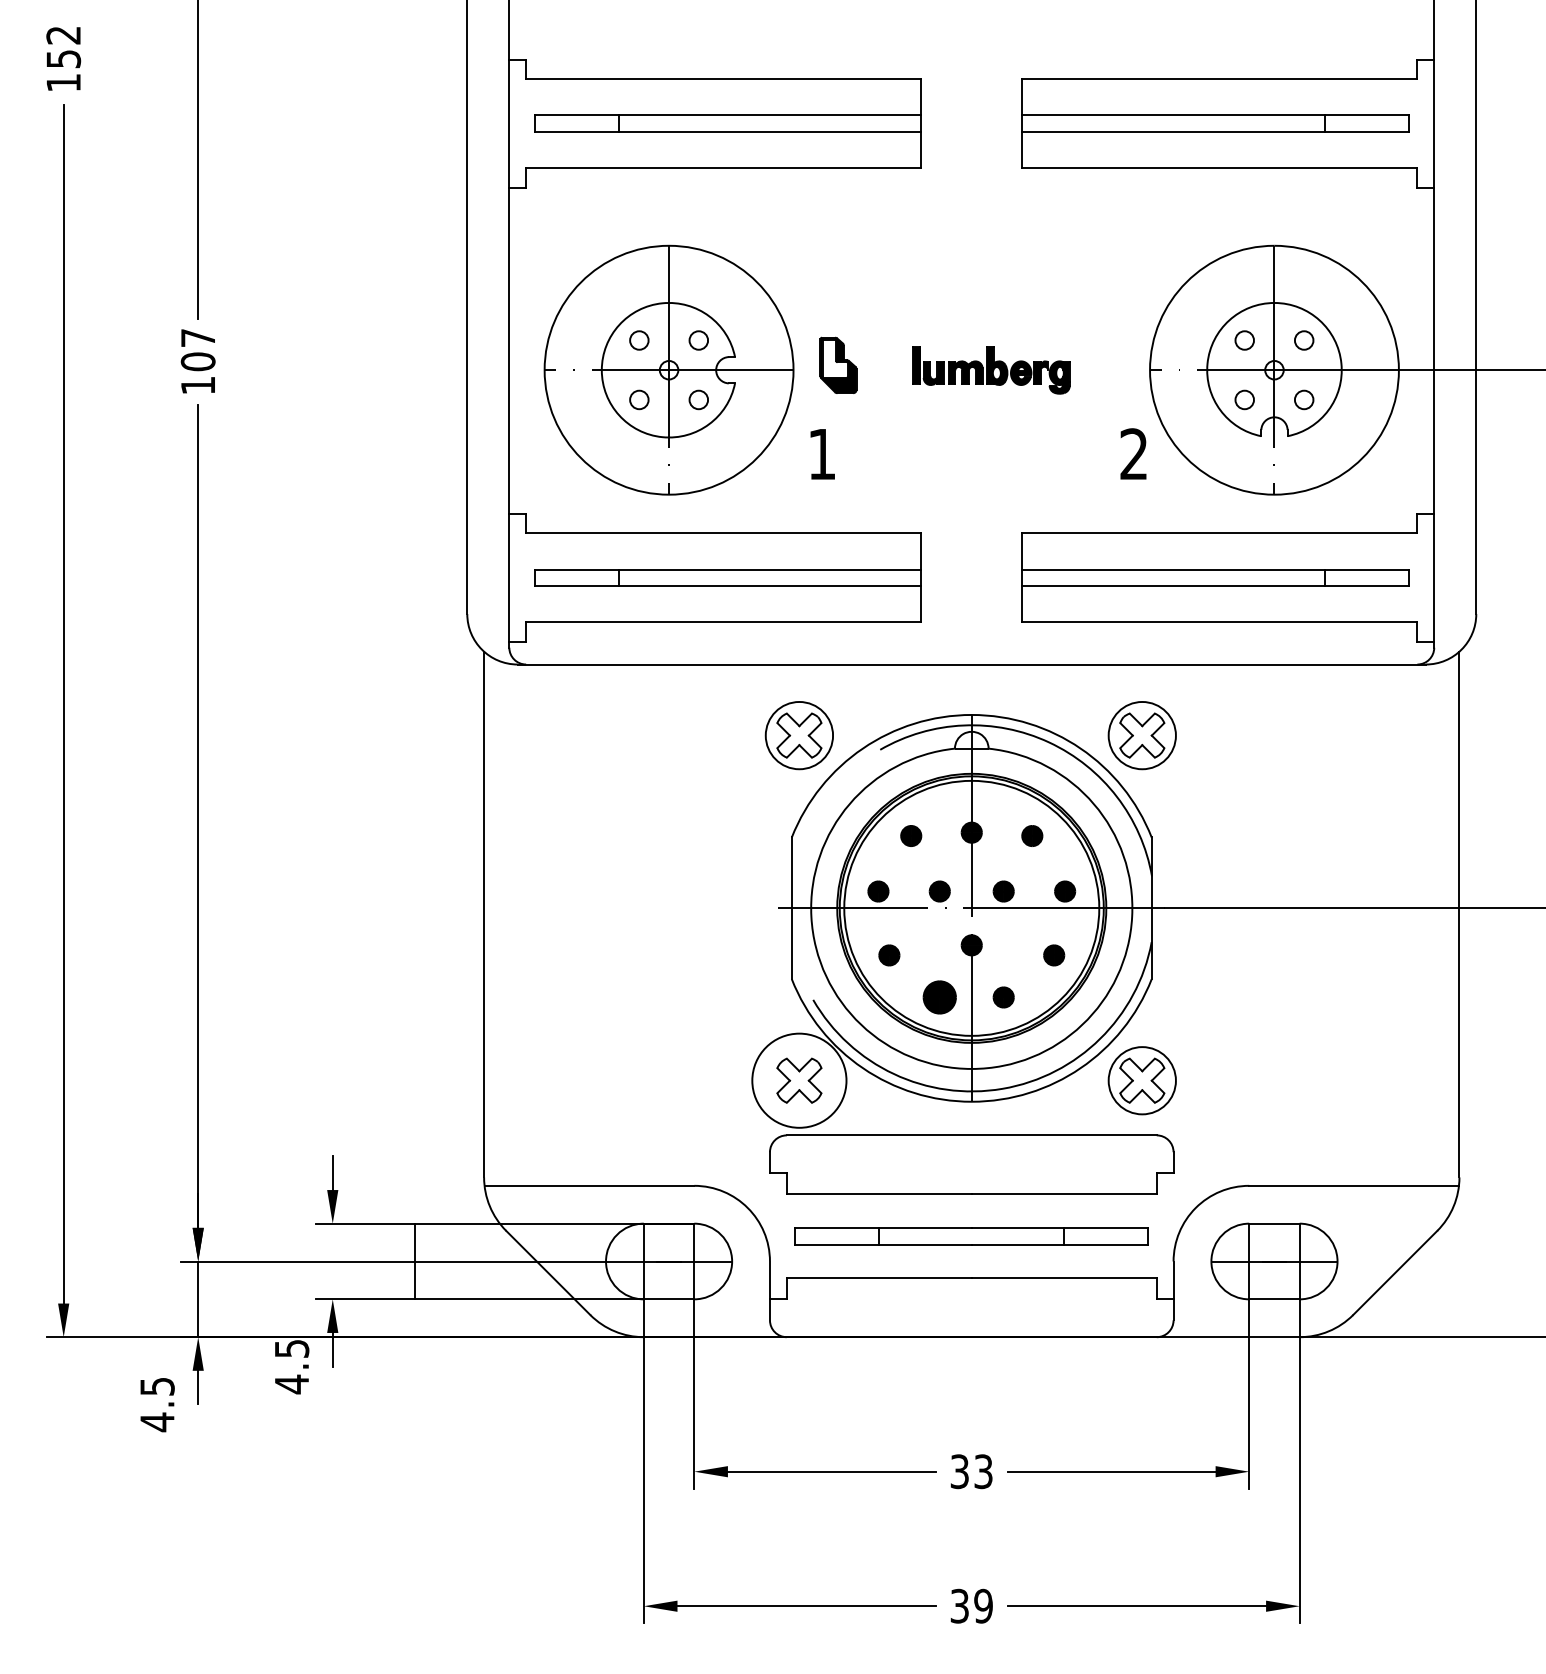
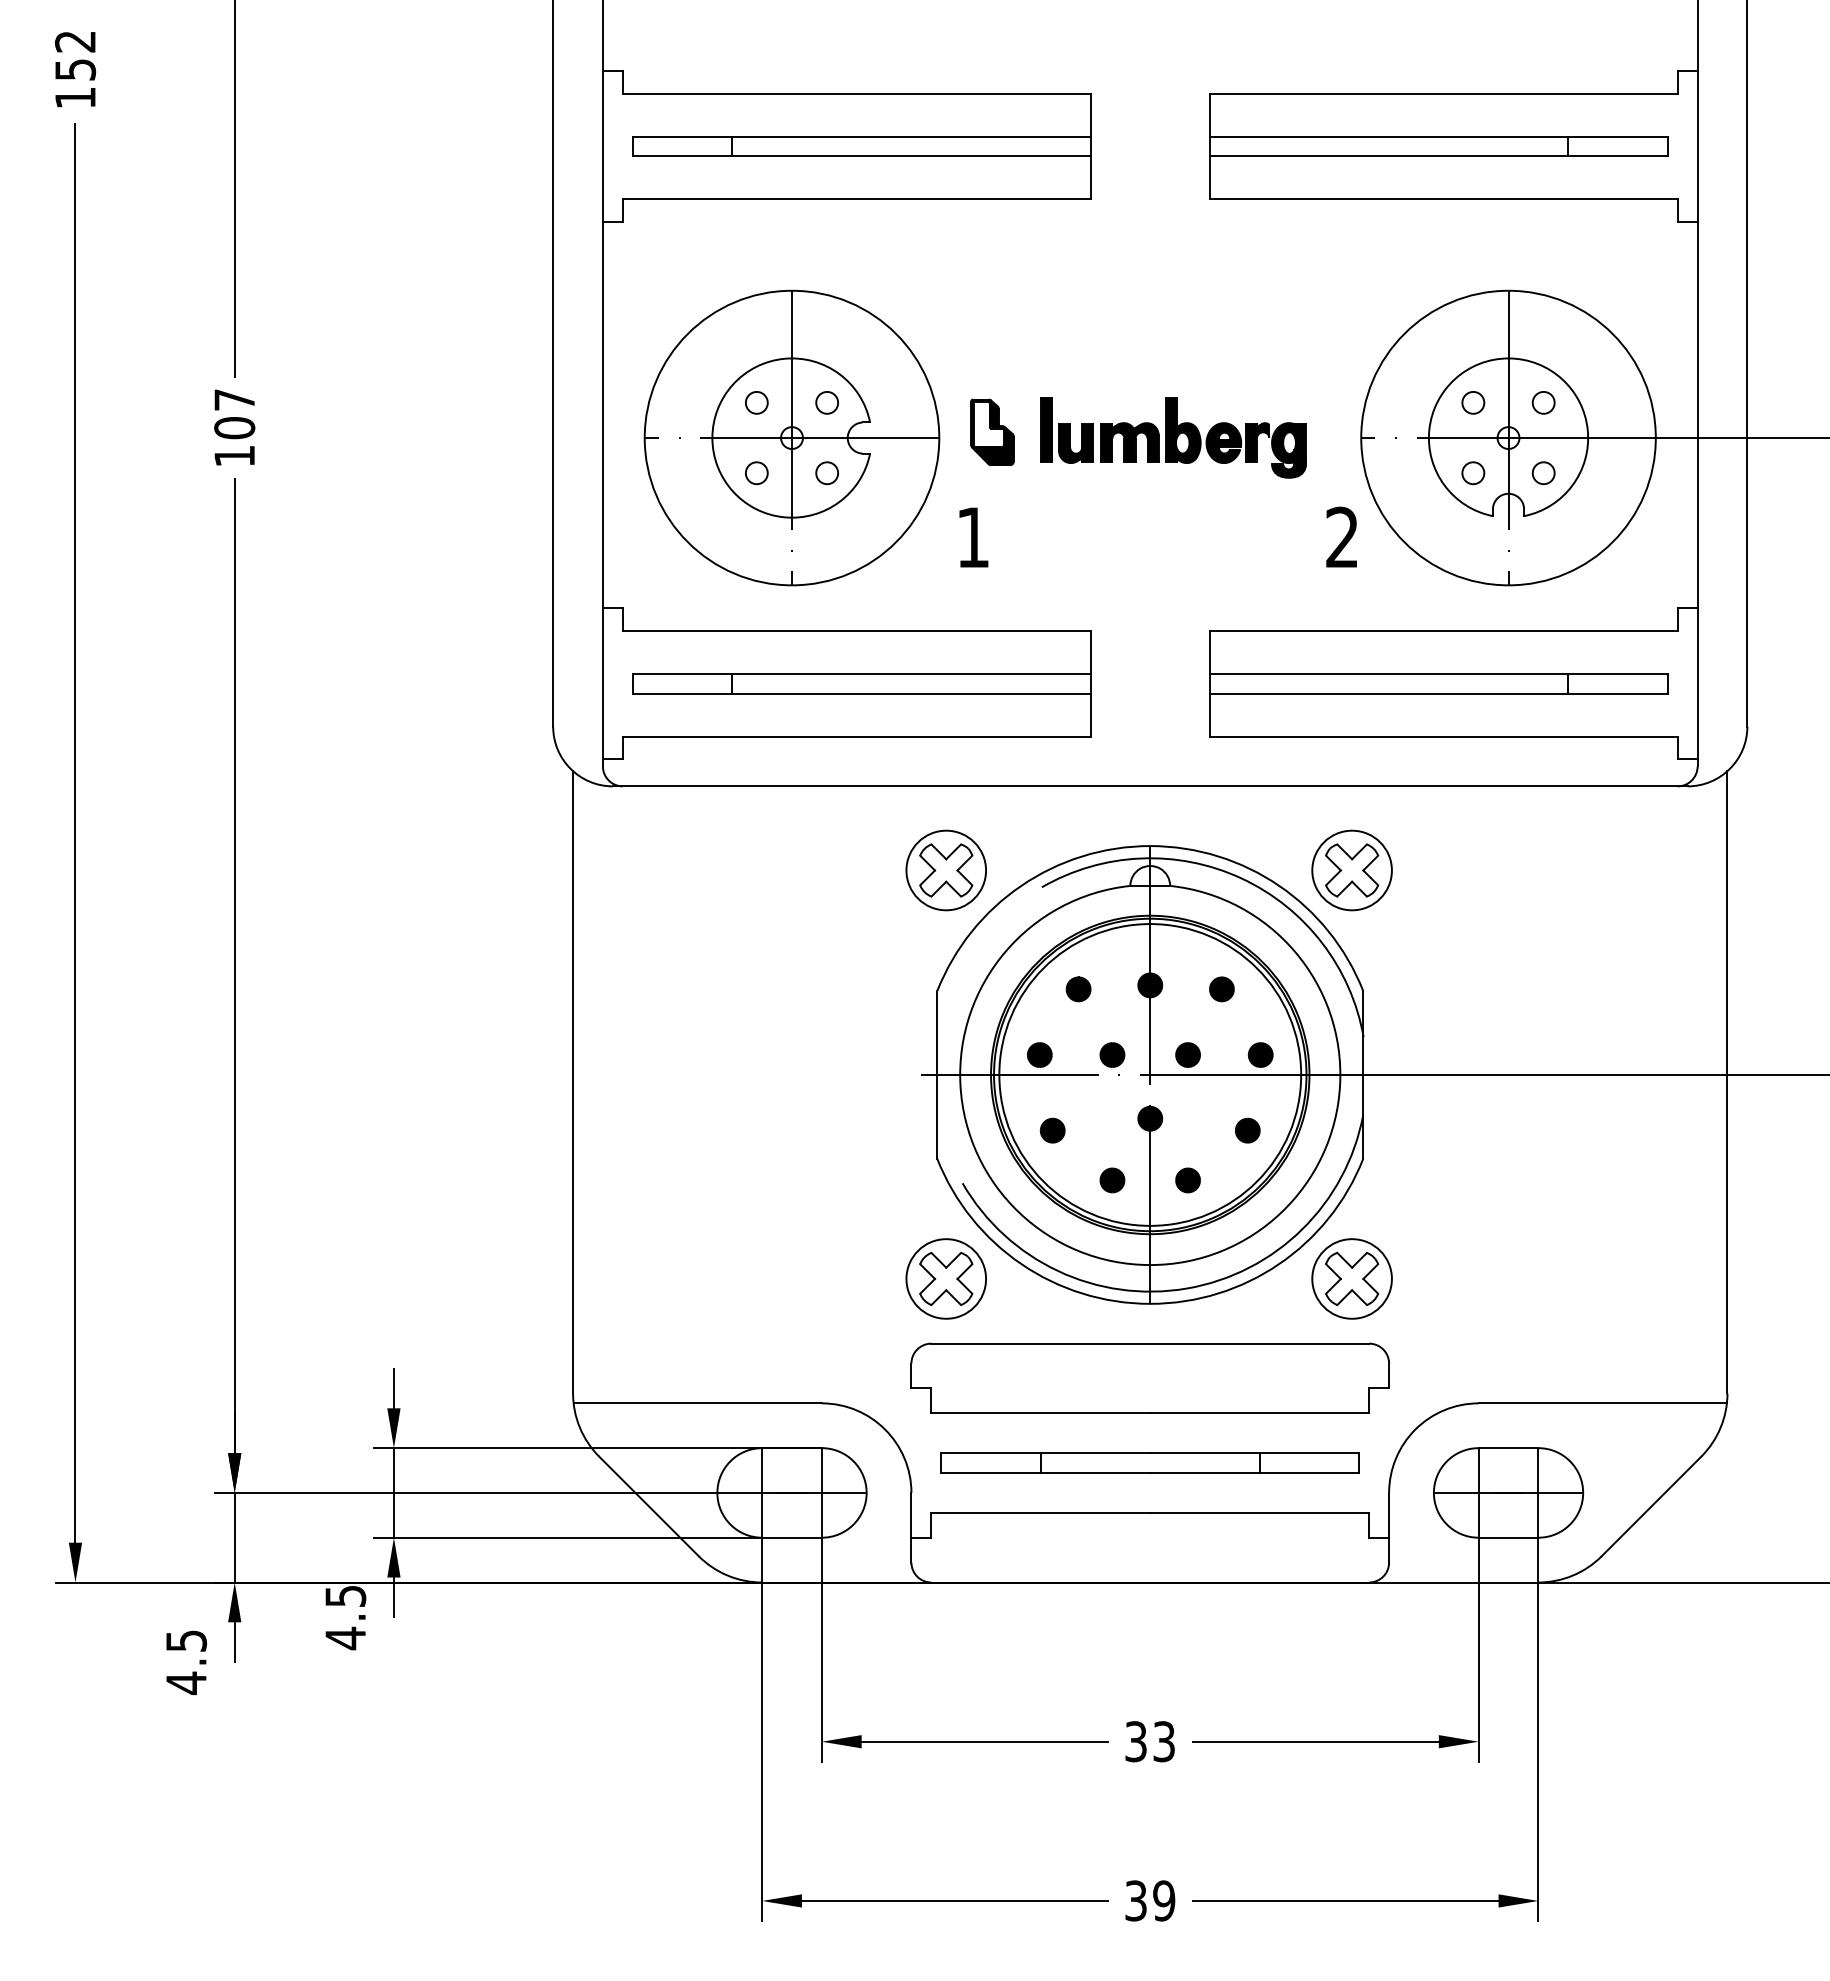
part: (991, 369) -> (1173, 437), size x1.43
part: (939, 997) -> (1112, 1180), size x0.62
circle: (799, 1080) -> (946, 1278), size x0.71
line: (414, 1261) -> (393, 1492), moved

